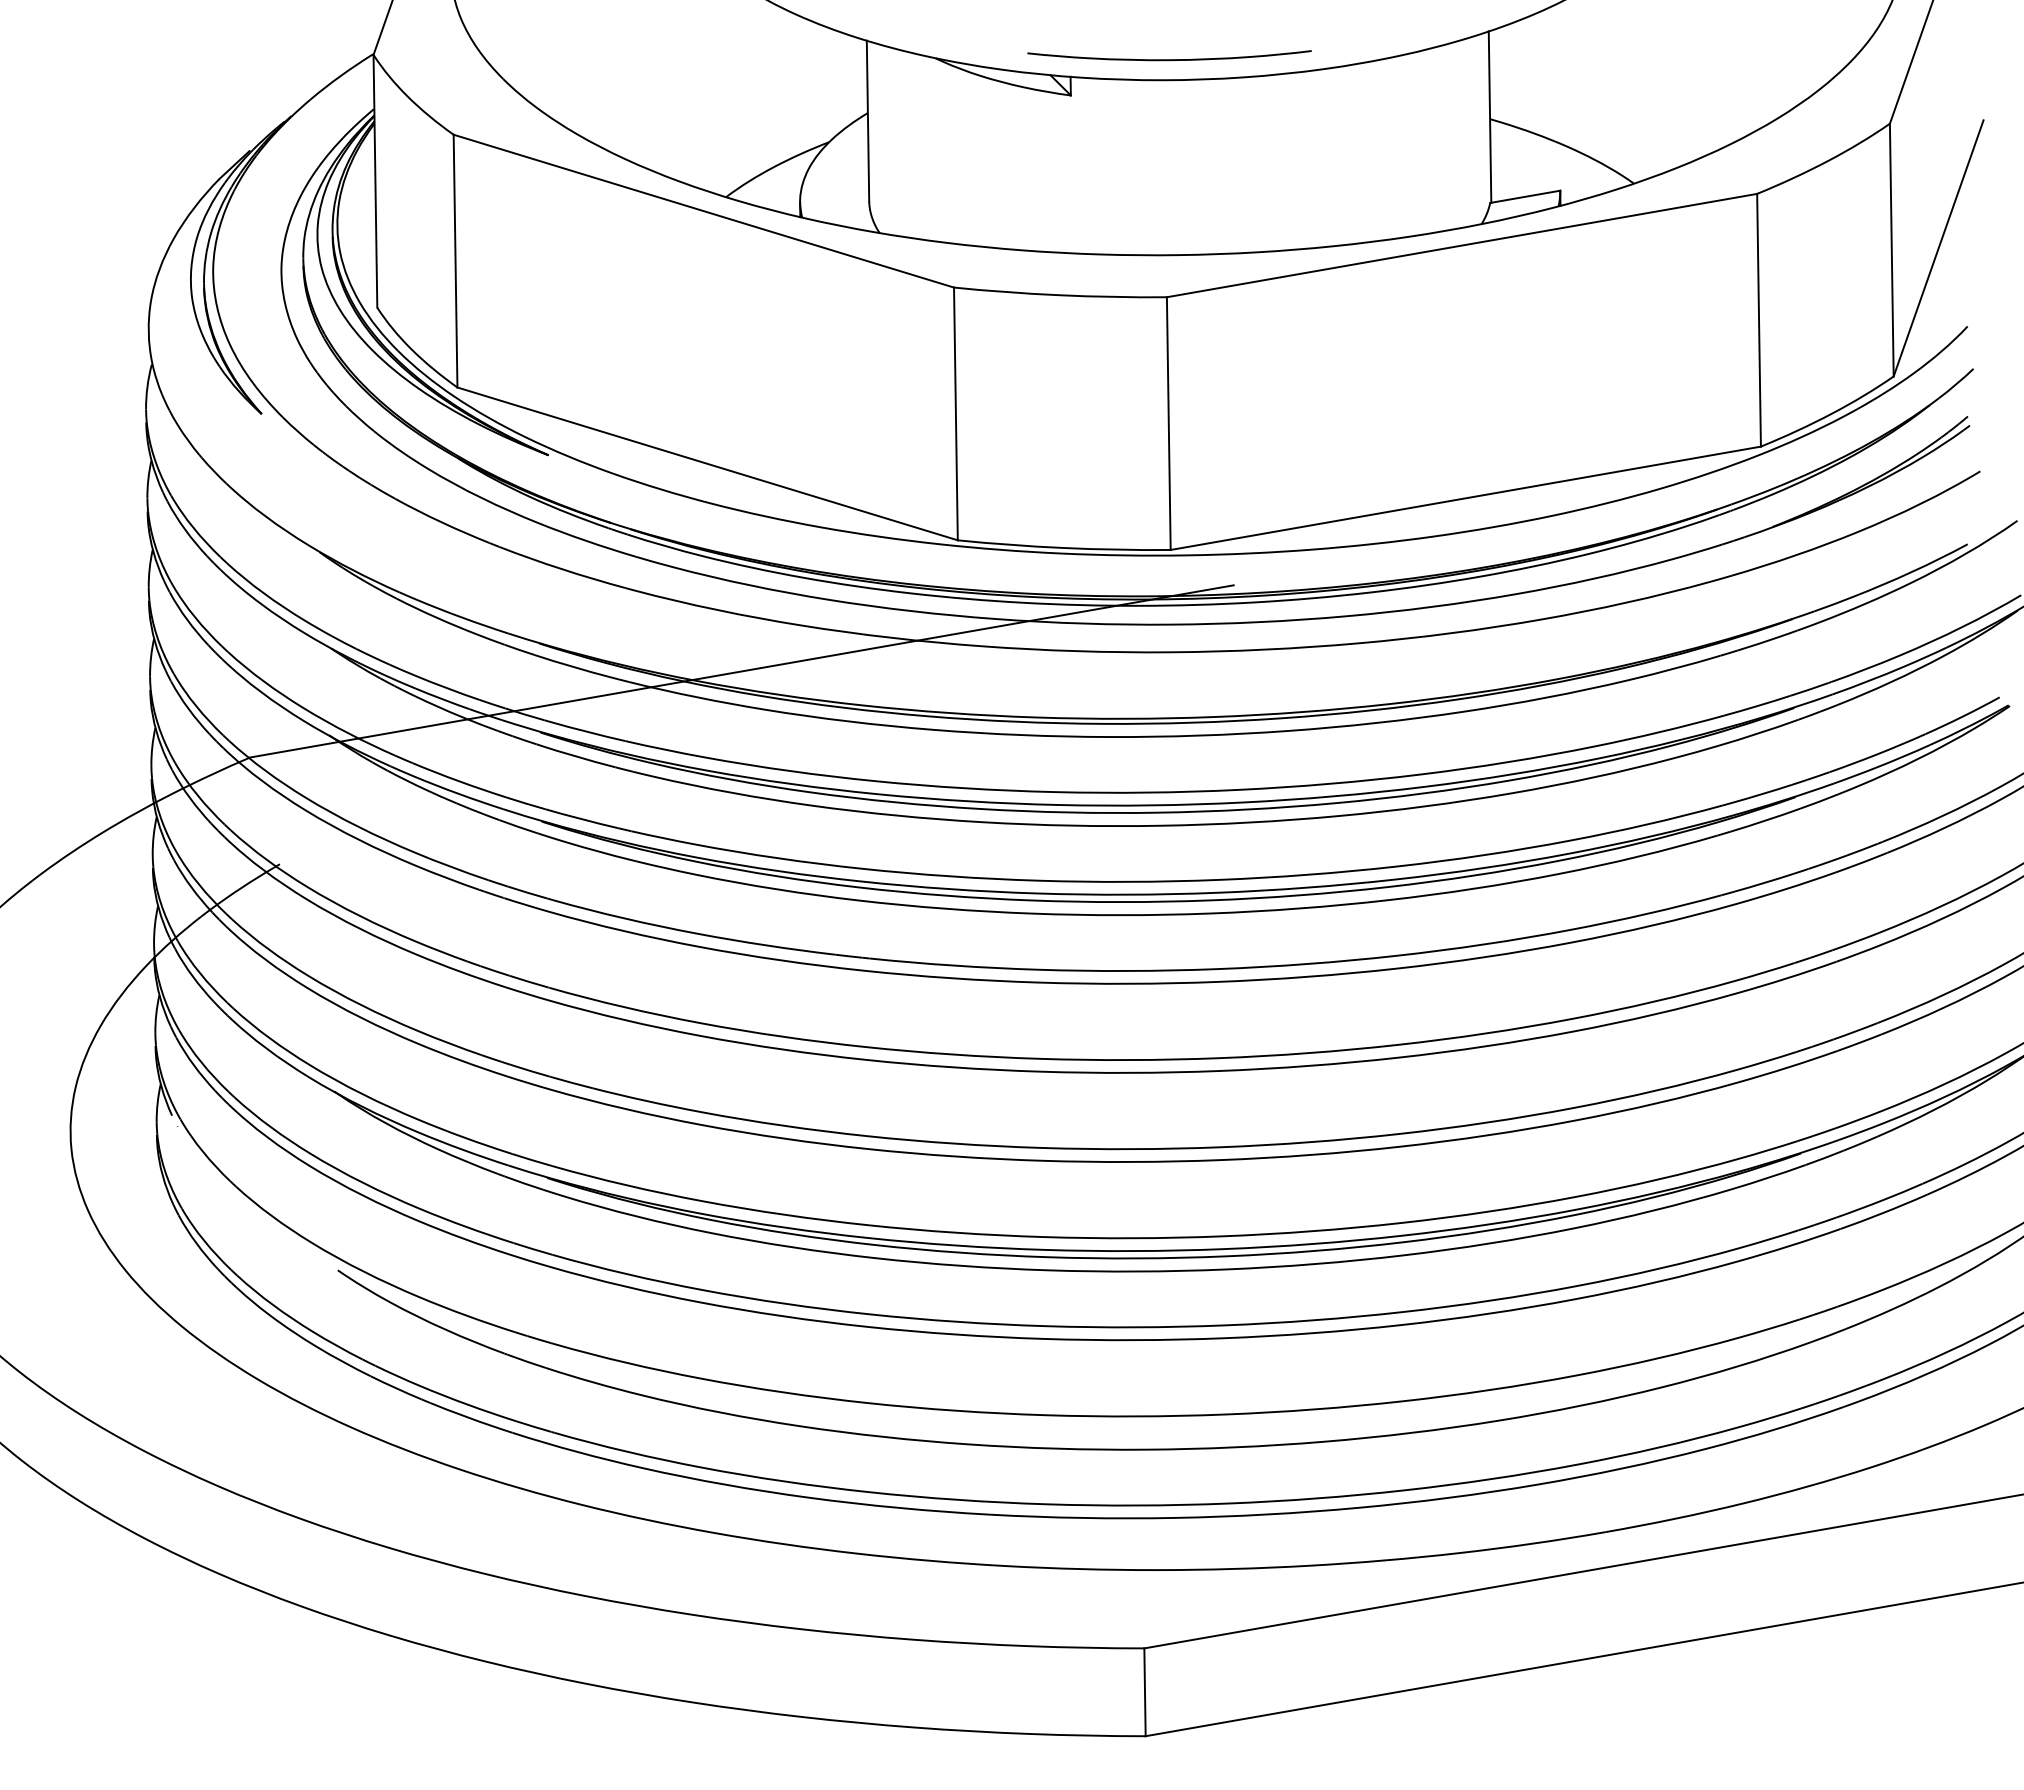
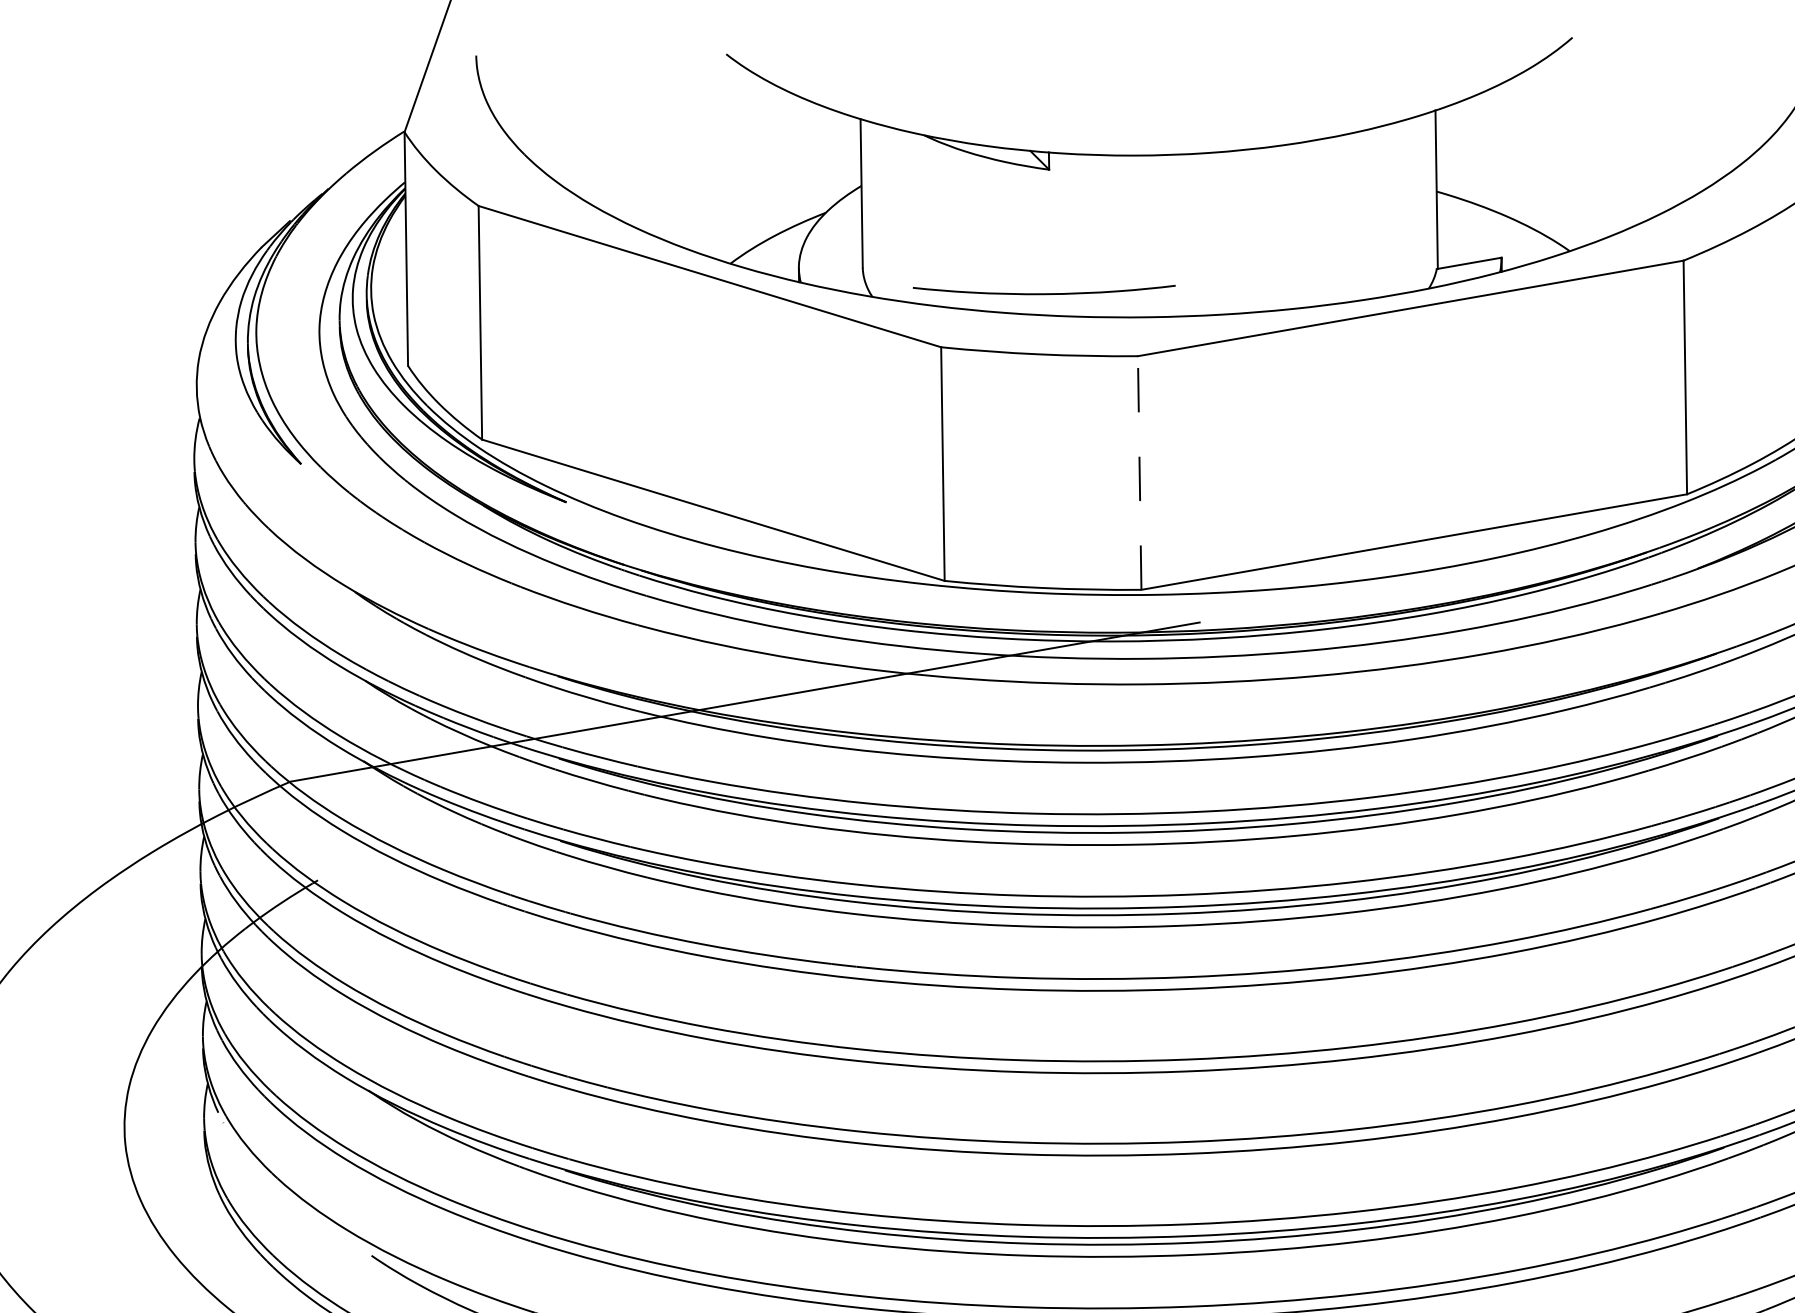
curve: (1169, 59) -> (1044, 293), moved
line: (1168, 423) -> (1139, 472), solid -> dashed

